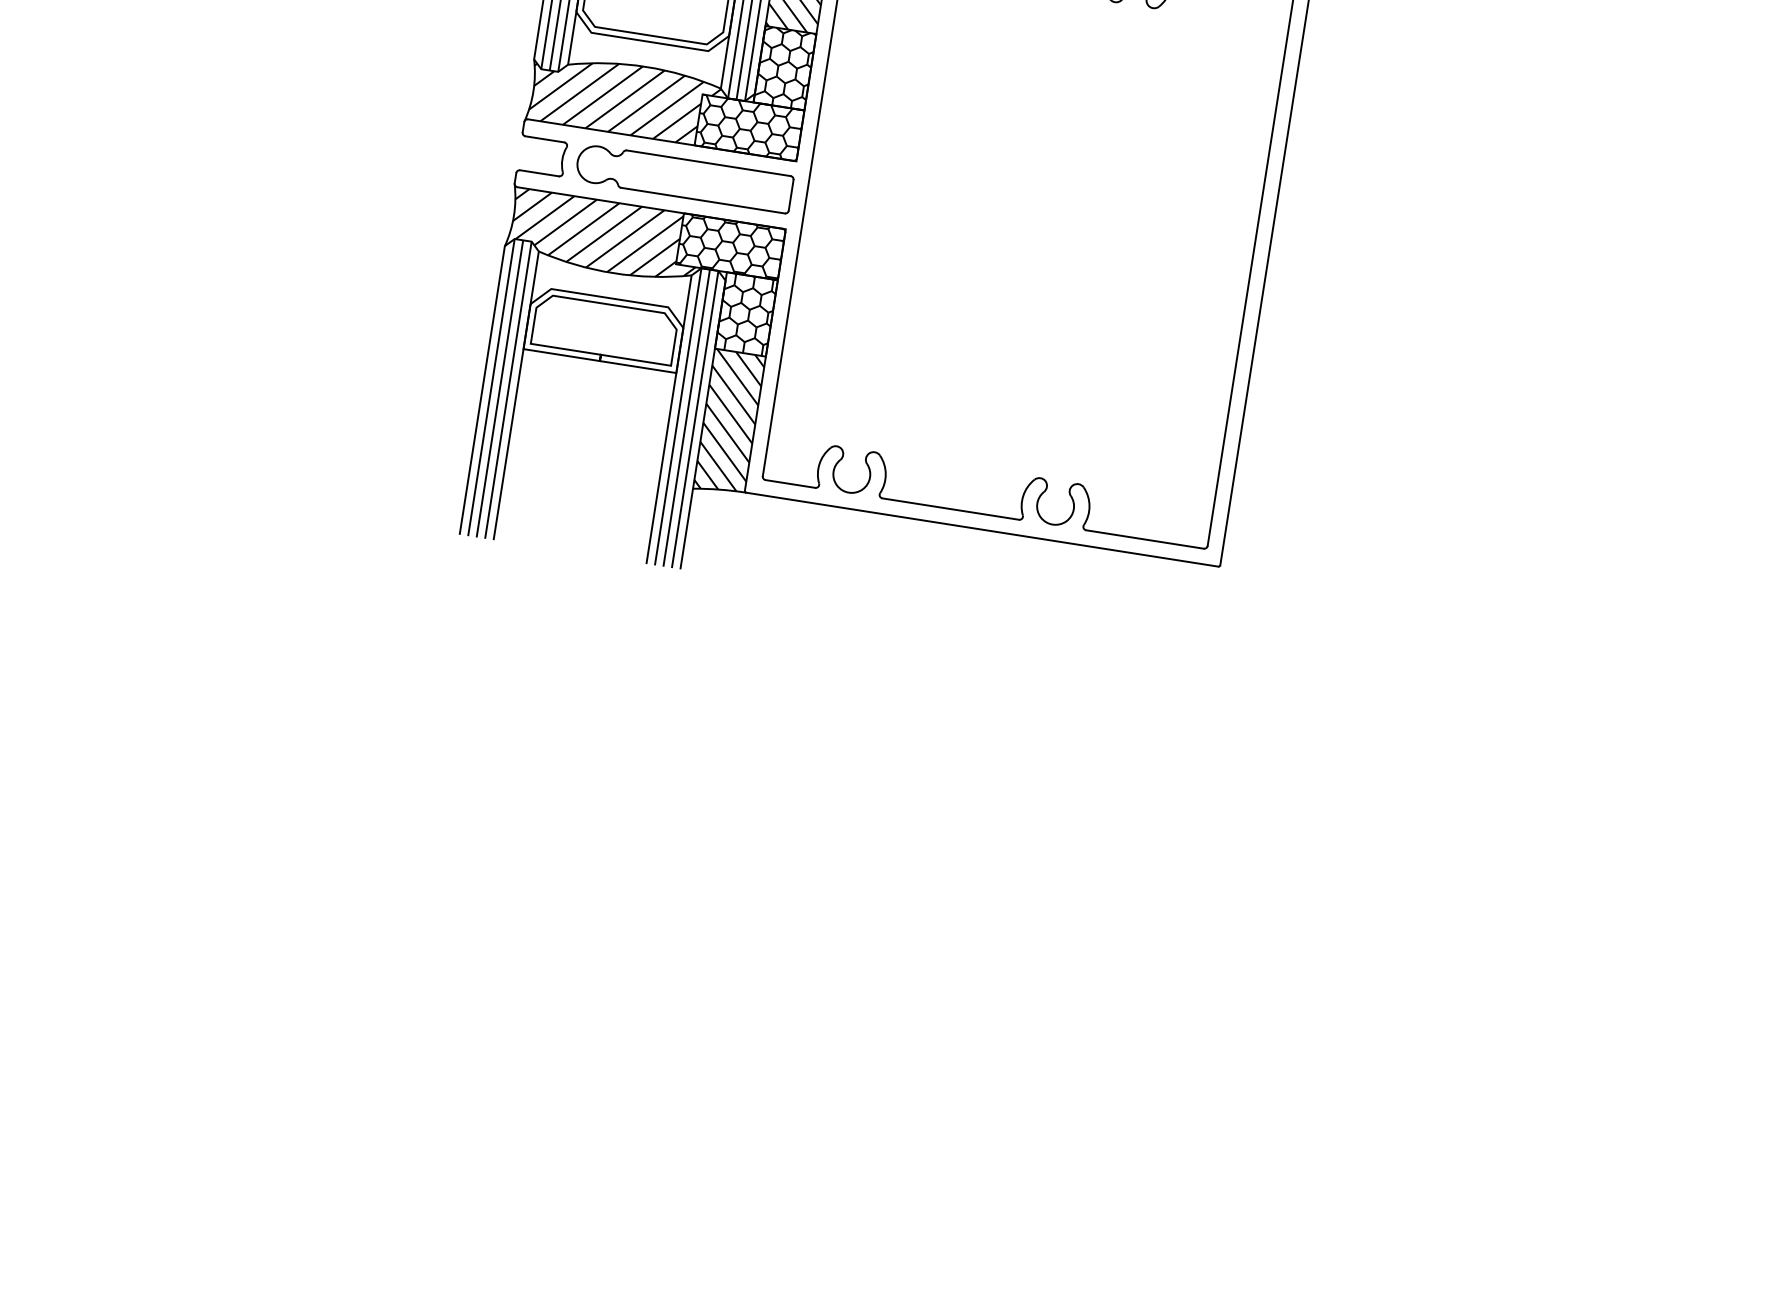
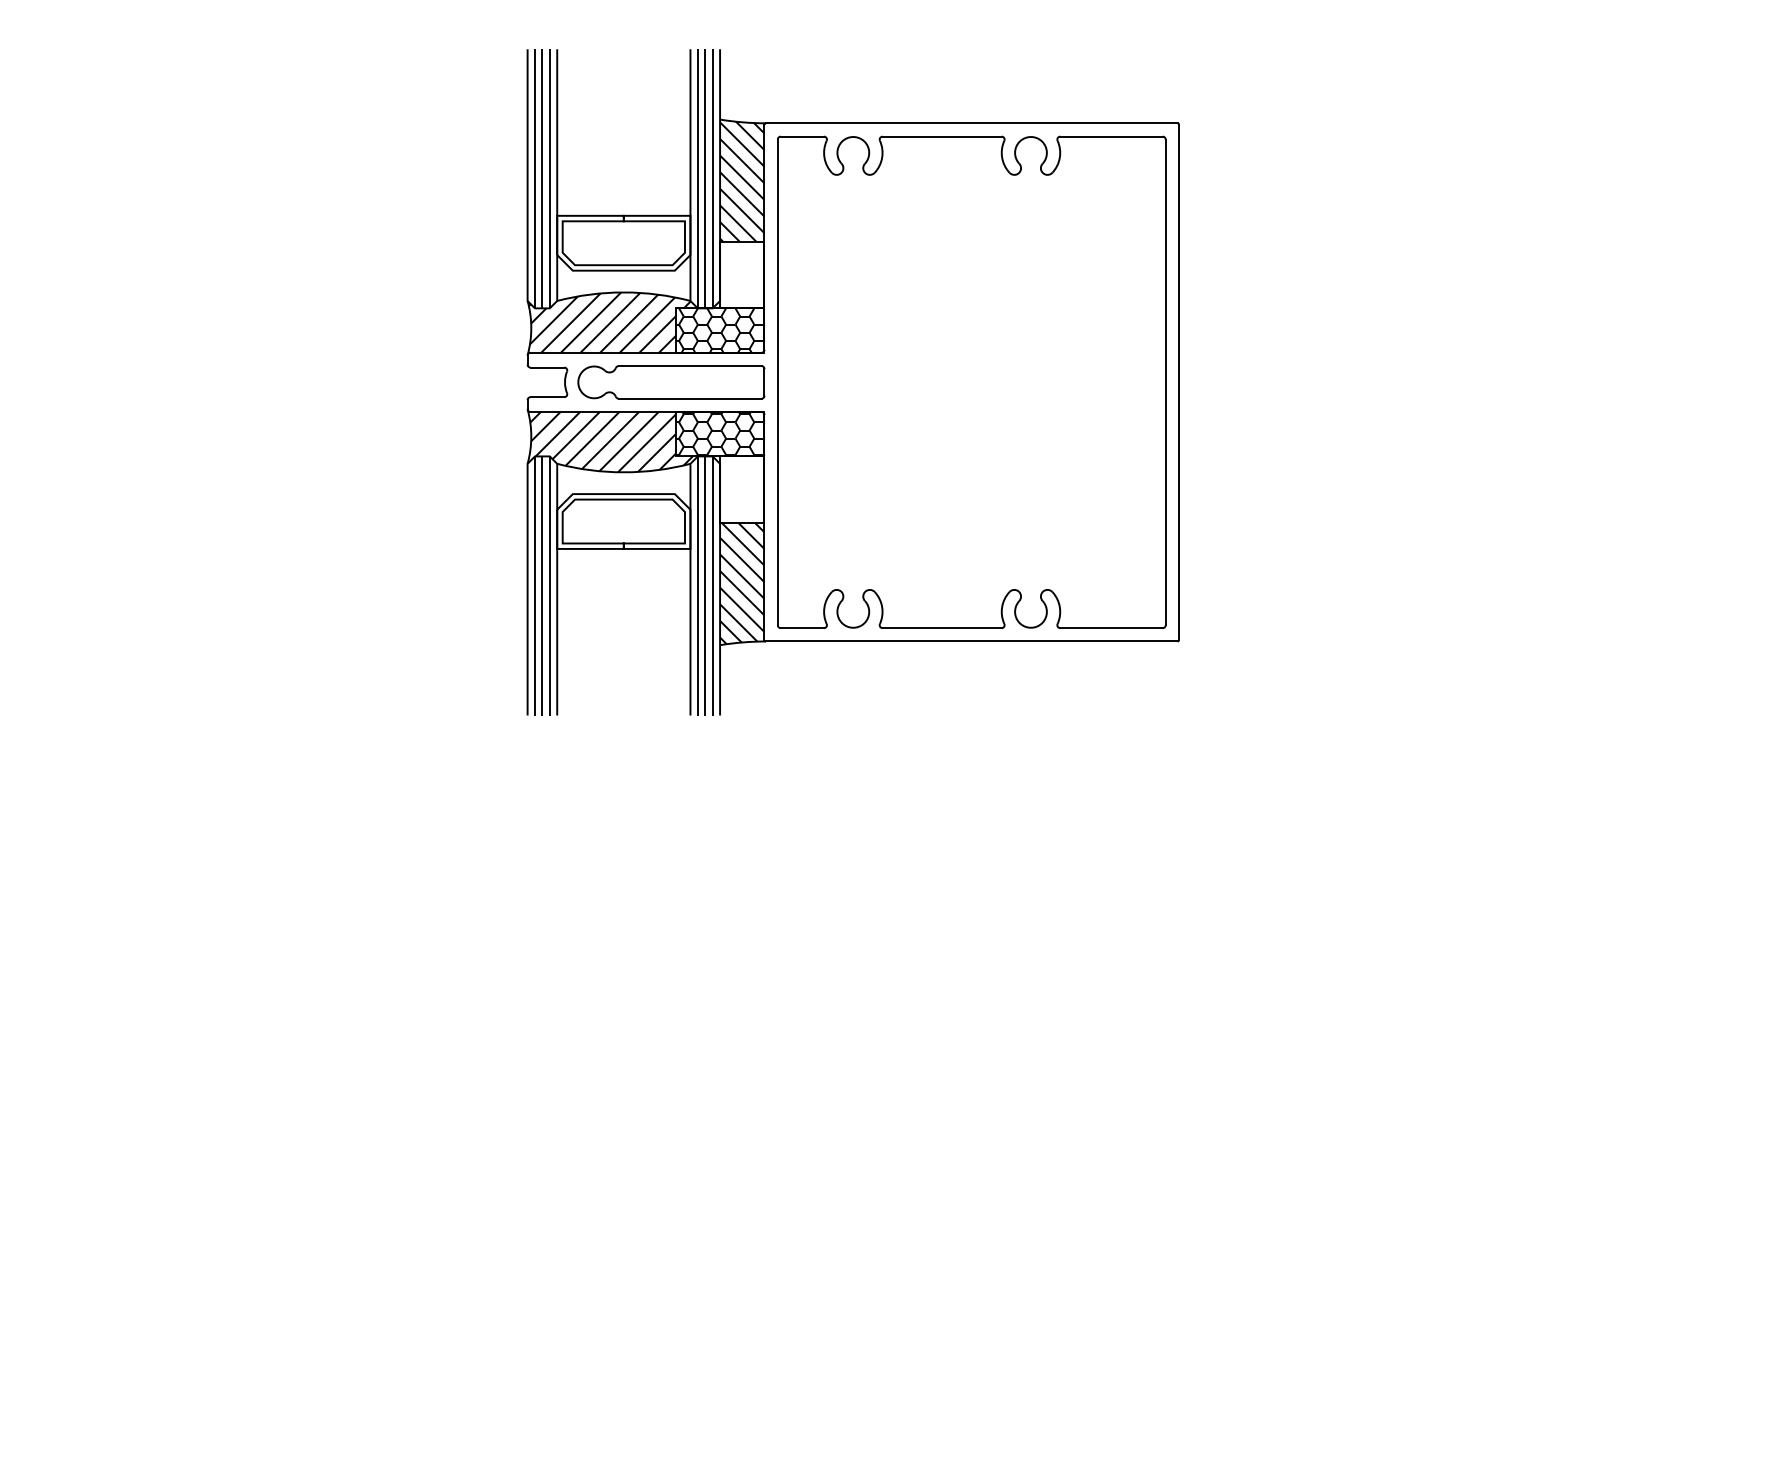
hatch: (785, 67) -> (742, 274), removed
hatch: (746, 314) -> (742, 489), removed

